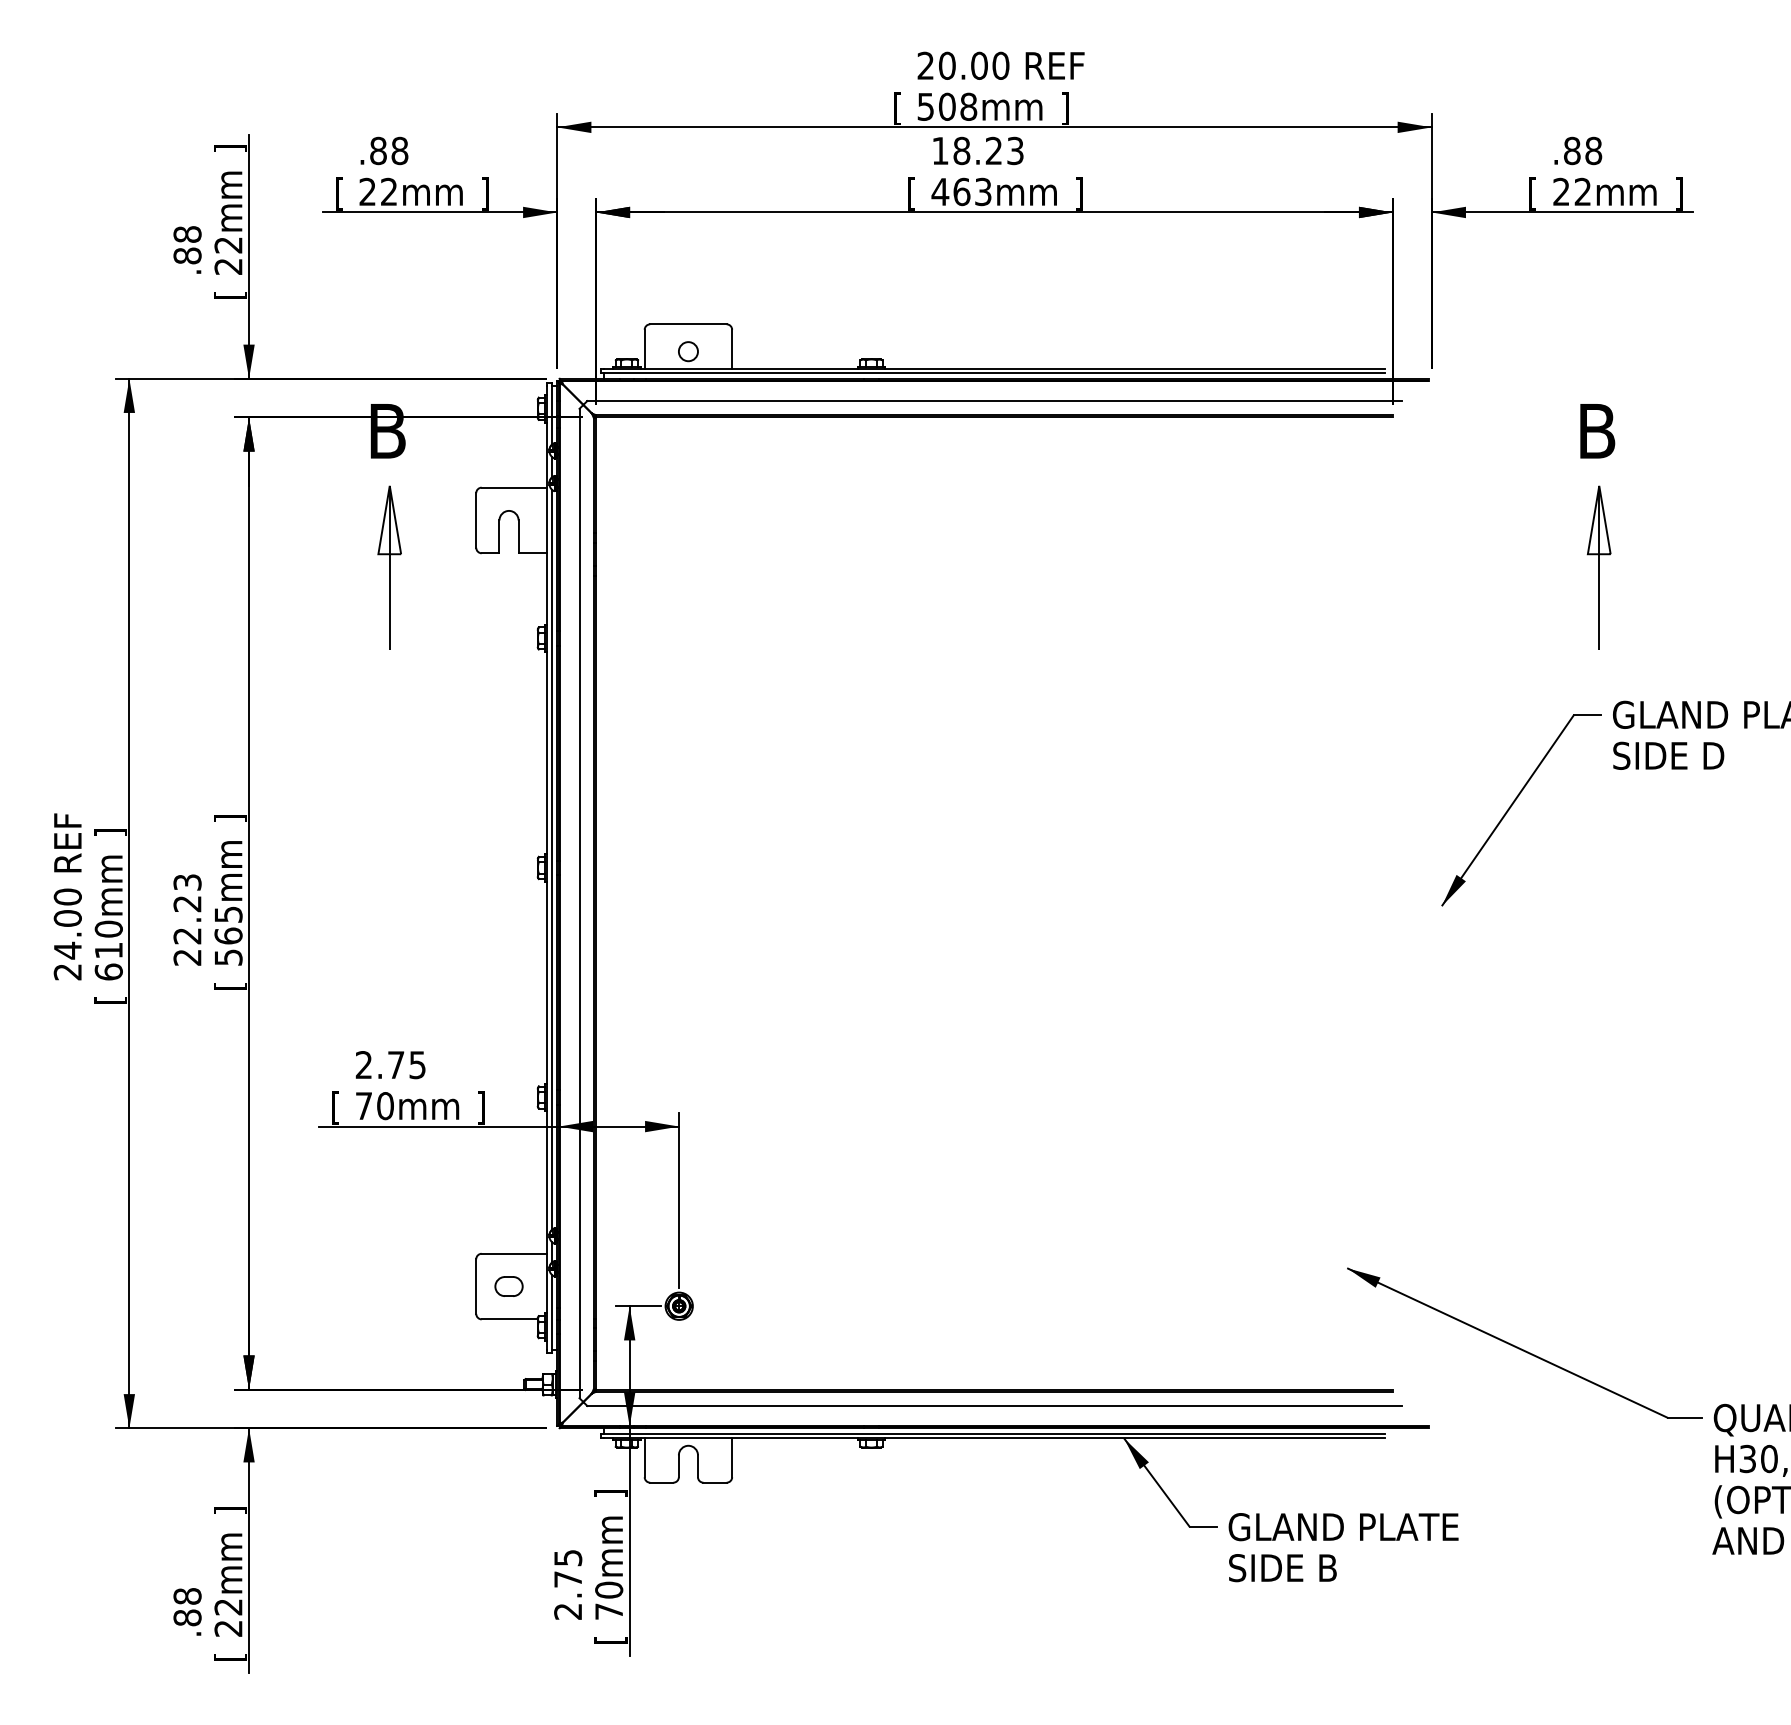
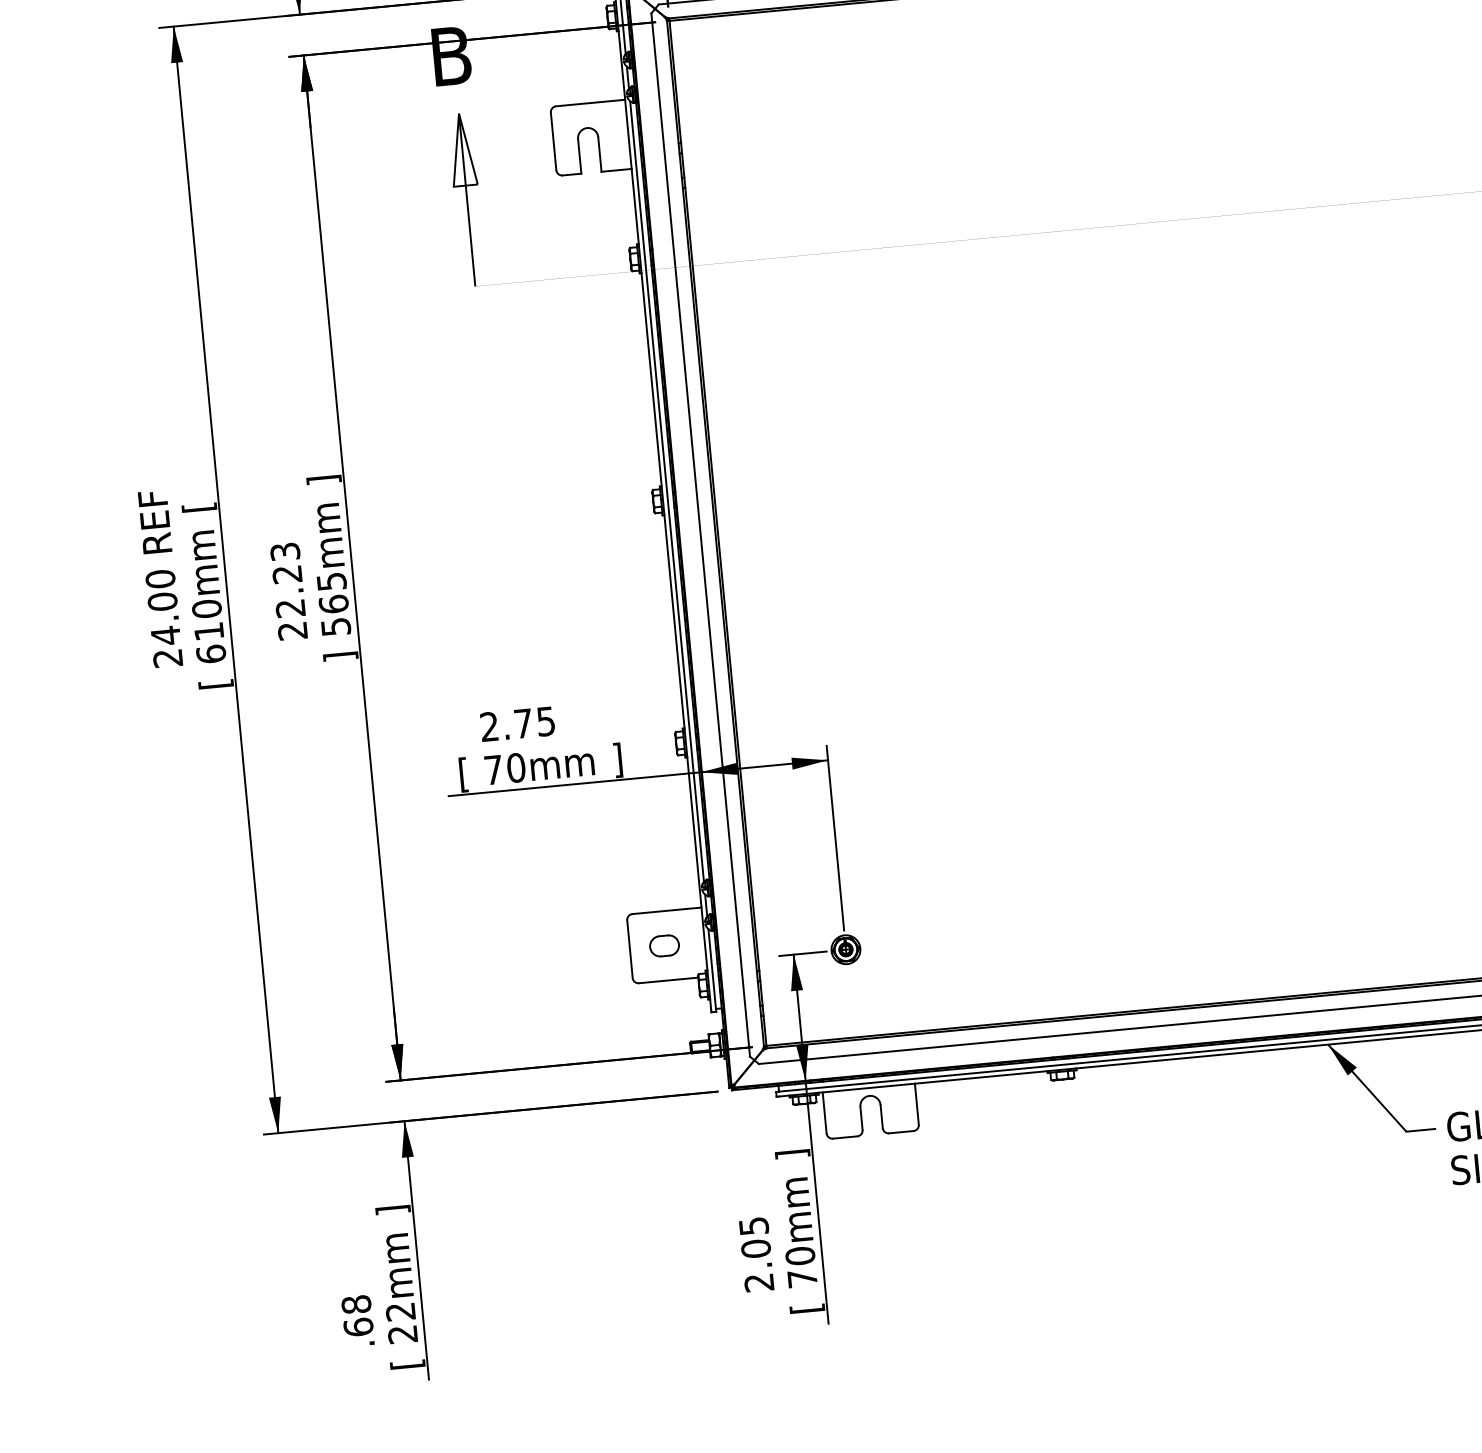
text: (110, 832) -> (199, 506), ] -> [
text: (230, 985) -> (340, 656), [ -> ]
text: (568, 1579) -> (756, 1248), 2.75 -> 2.05
text: (187, 1617) -> (358, 1326), .88 -> .68

